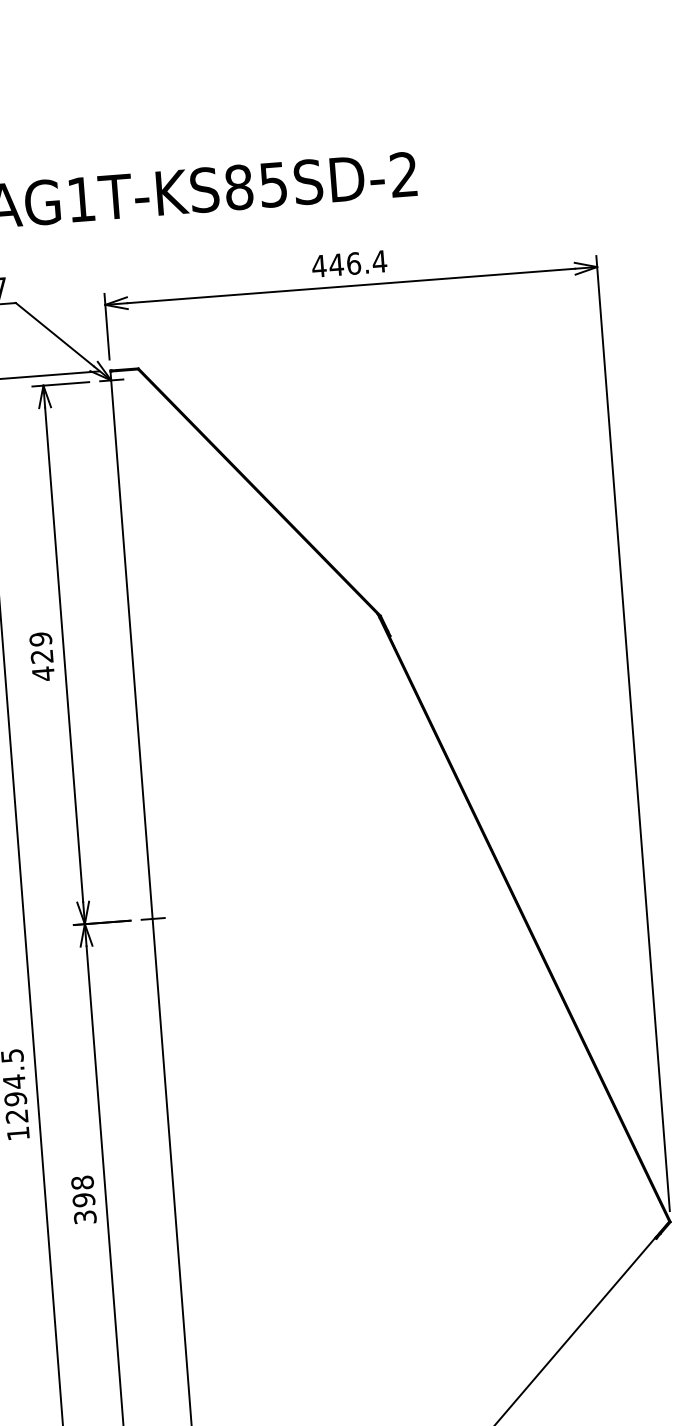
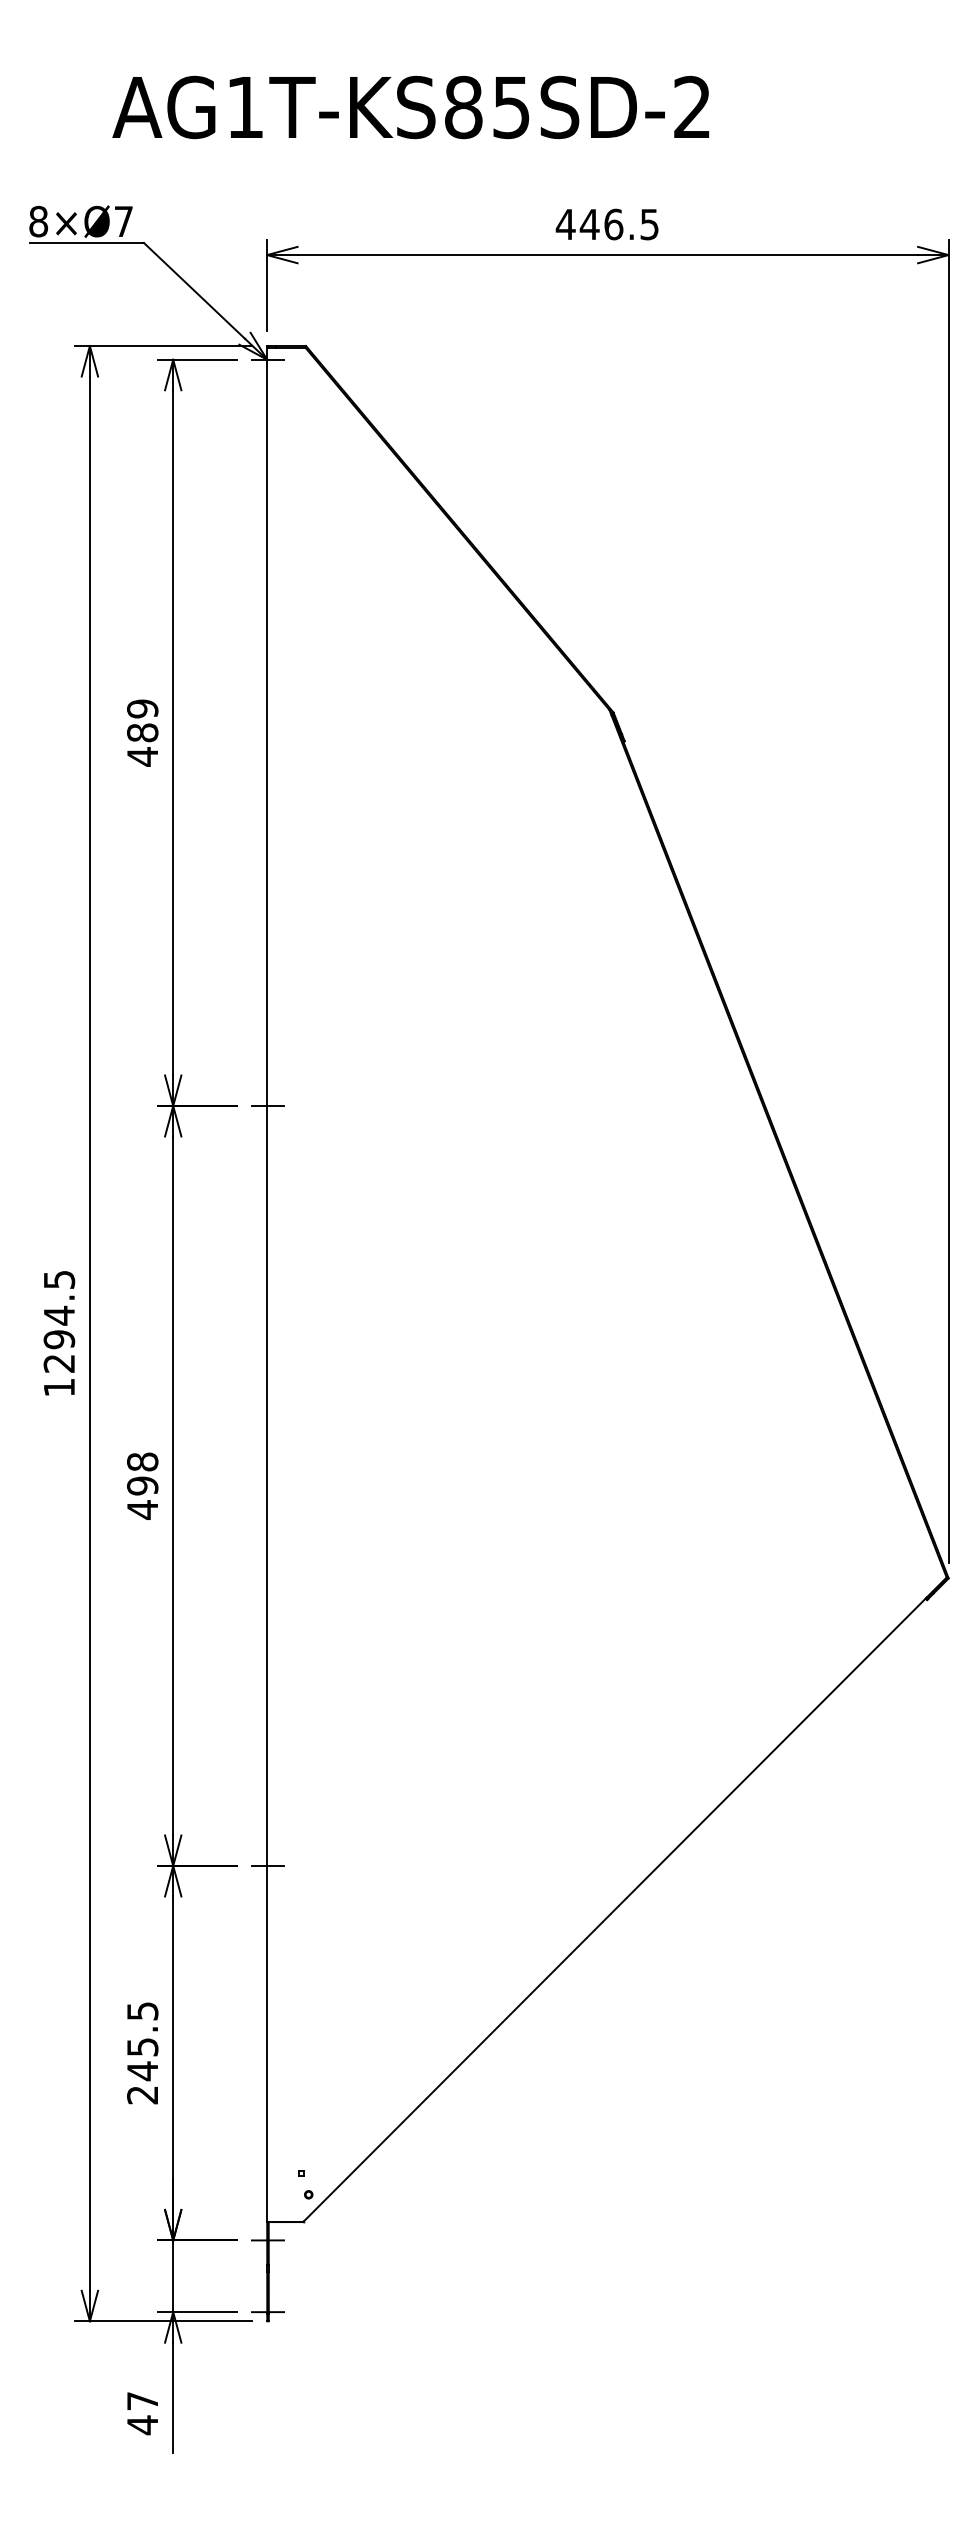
text: (379, 261) -> (649, 224), 446.4 -> 446.5
text: (41, 656) -> (142, 732), 429 -> 489
text: (85, 1217) -> (142, 1509), 398 -> 498

